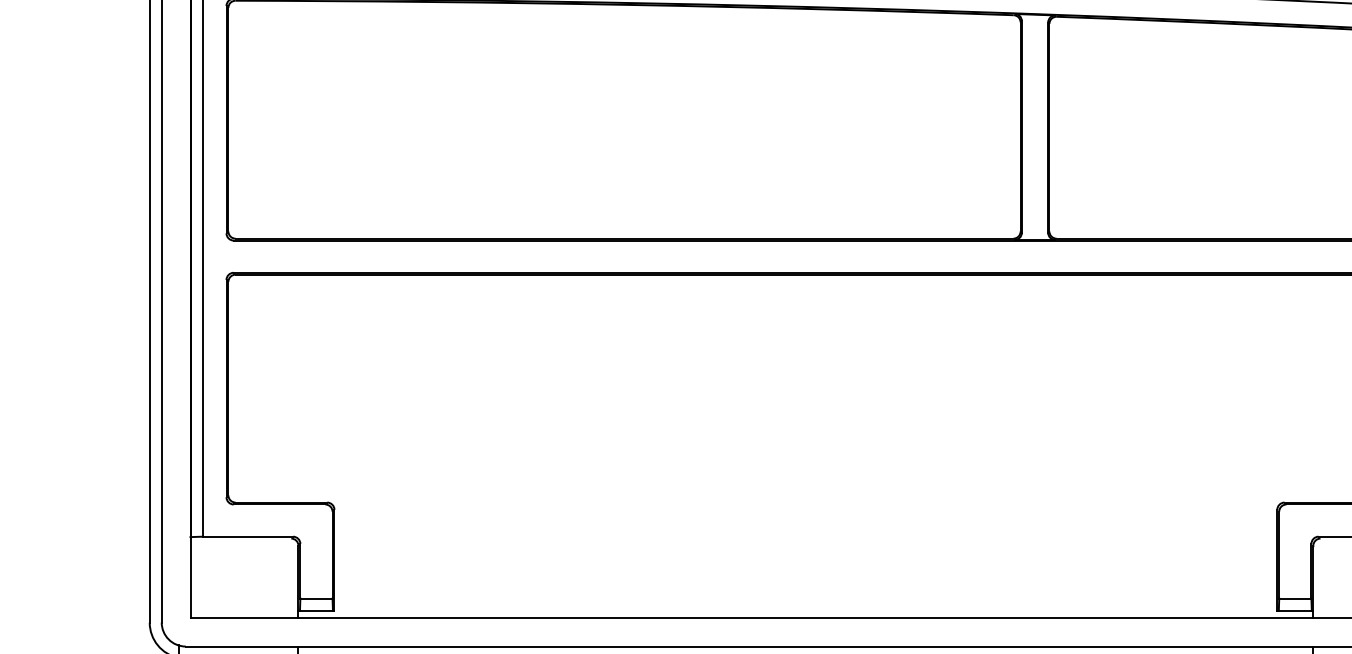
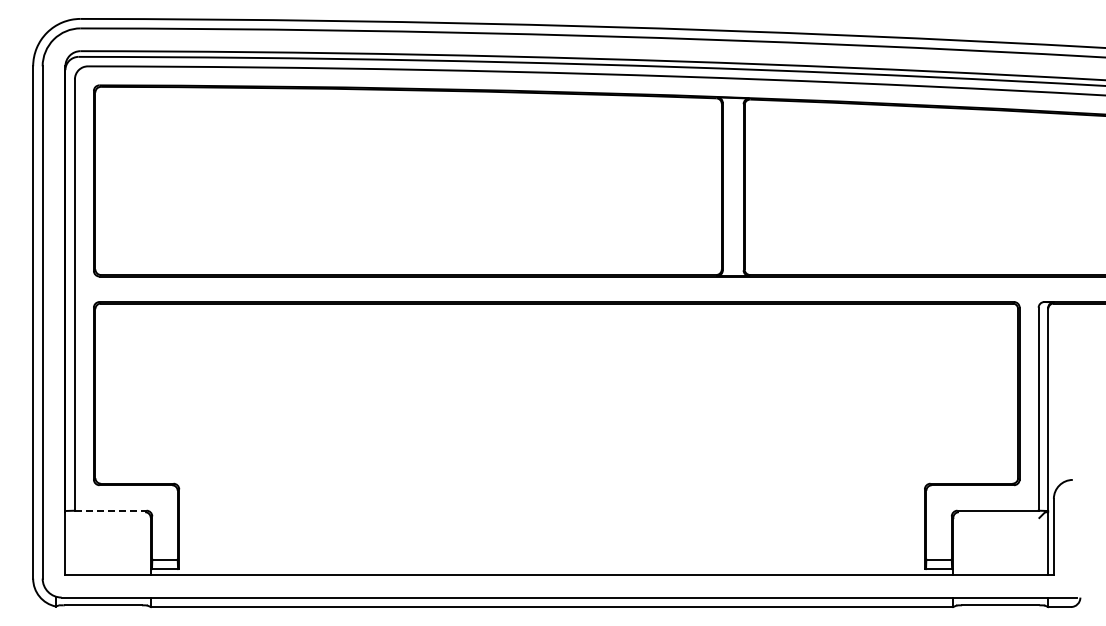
line: (247, 536) -> (110, 510), solid -> dashed

